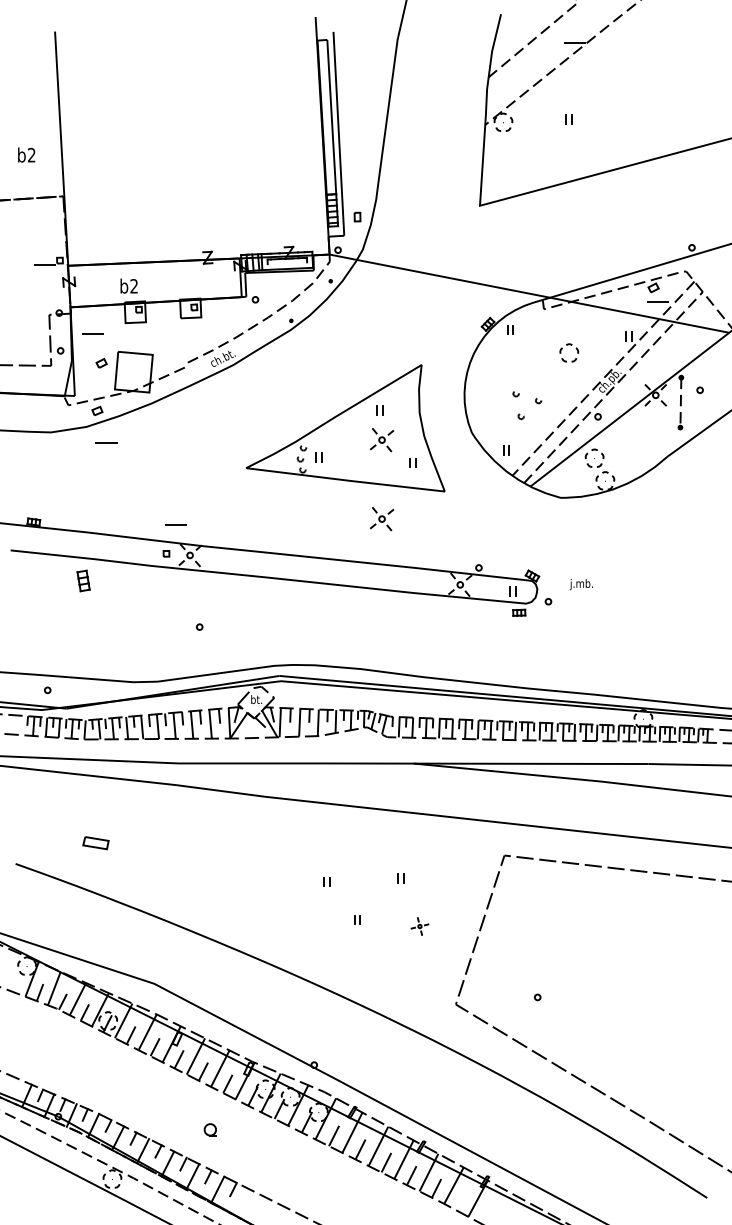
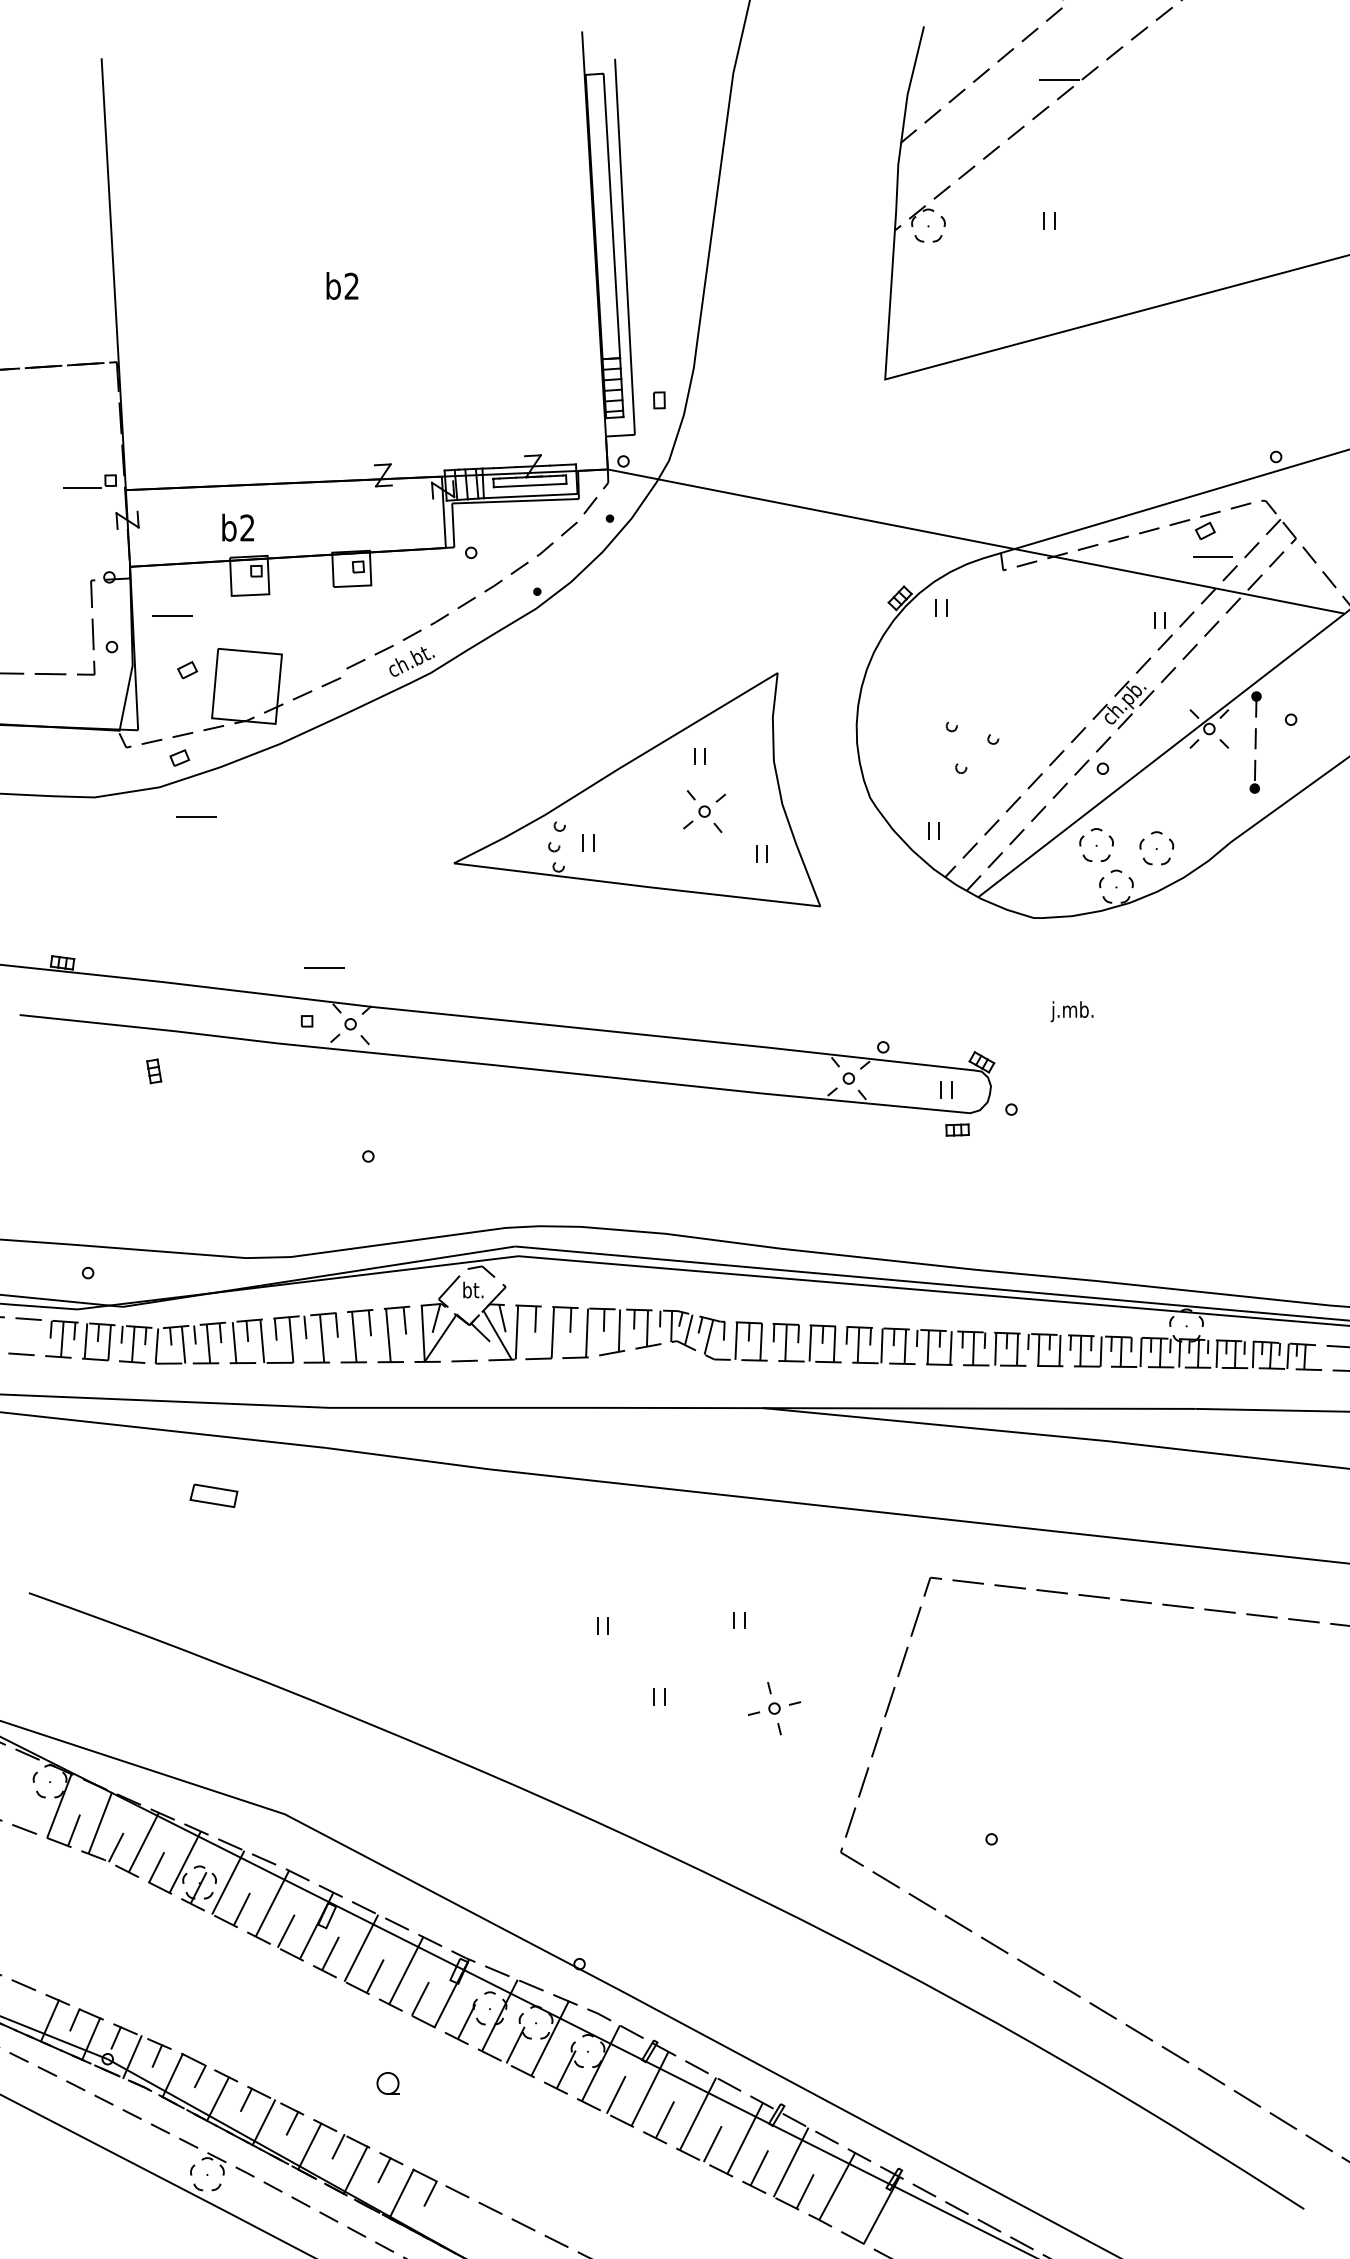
text: (26, 154) -> (342, 284), moved
line: (287, 263) -> (530, 485), added
part: (569, 352) -> (1157, 847), moved
part: (382, 519) -> (705, 958), removed
part: (83, 580) -> (154, 1070), size x0.62
text: (580, 584) -> (1070, 1011), moved
part: (95, 843) -> (213, 1496), moved
part: (419, 926) -> (773, 1708), size x1.67

